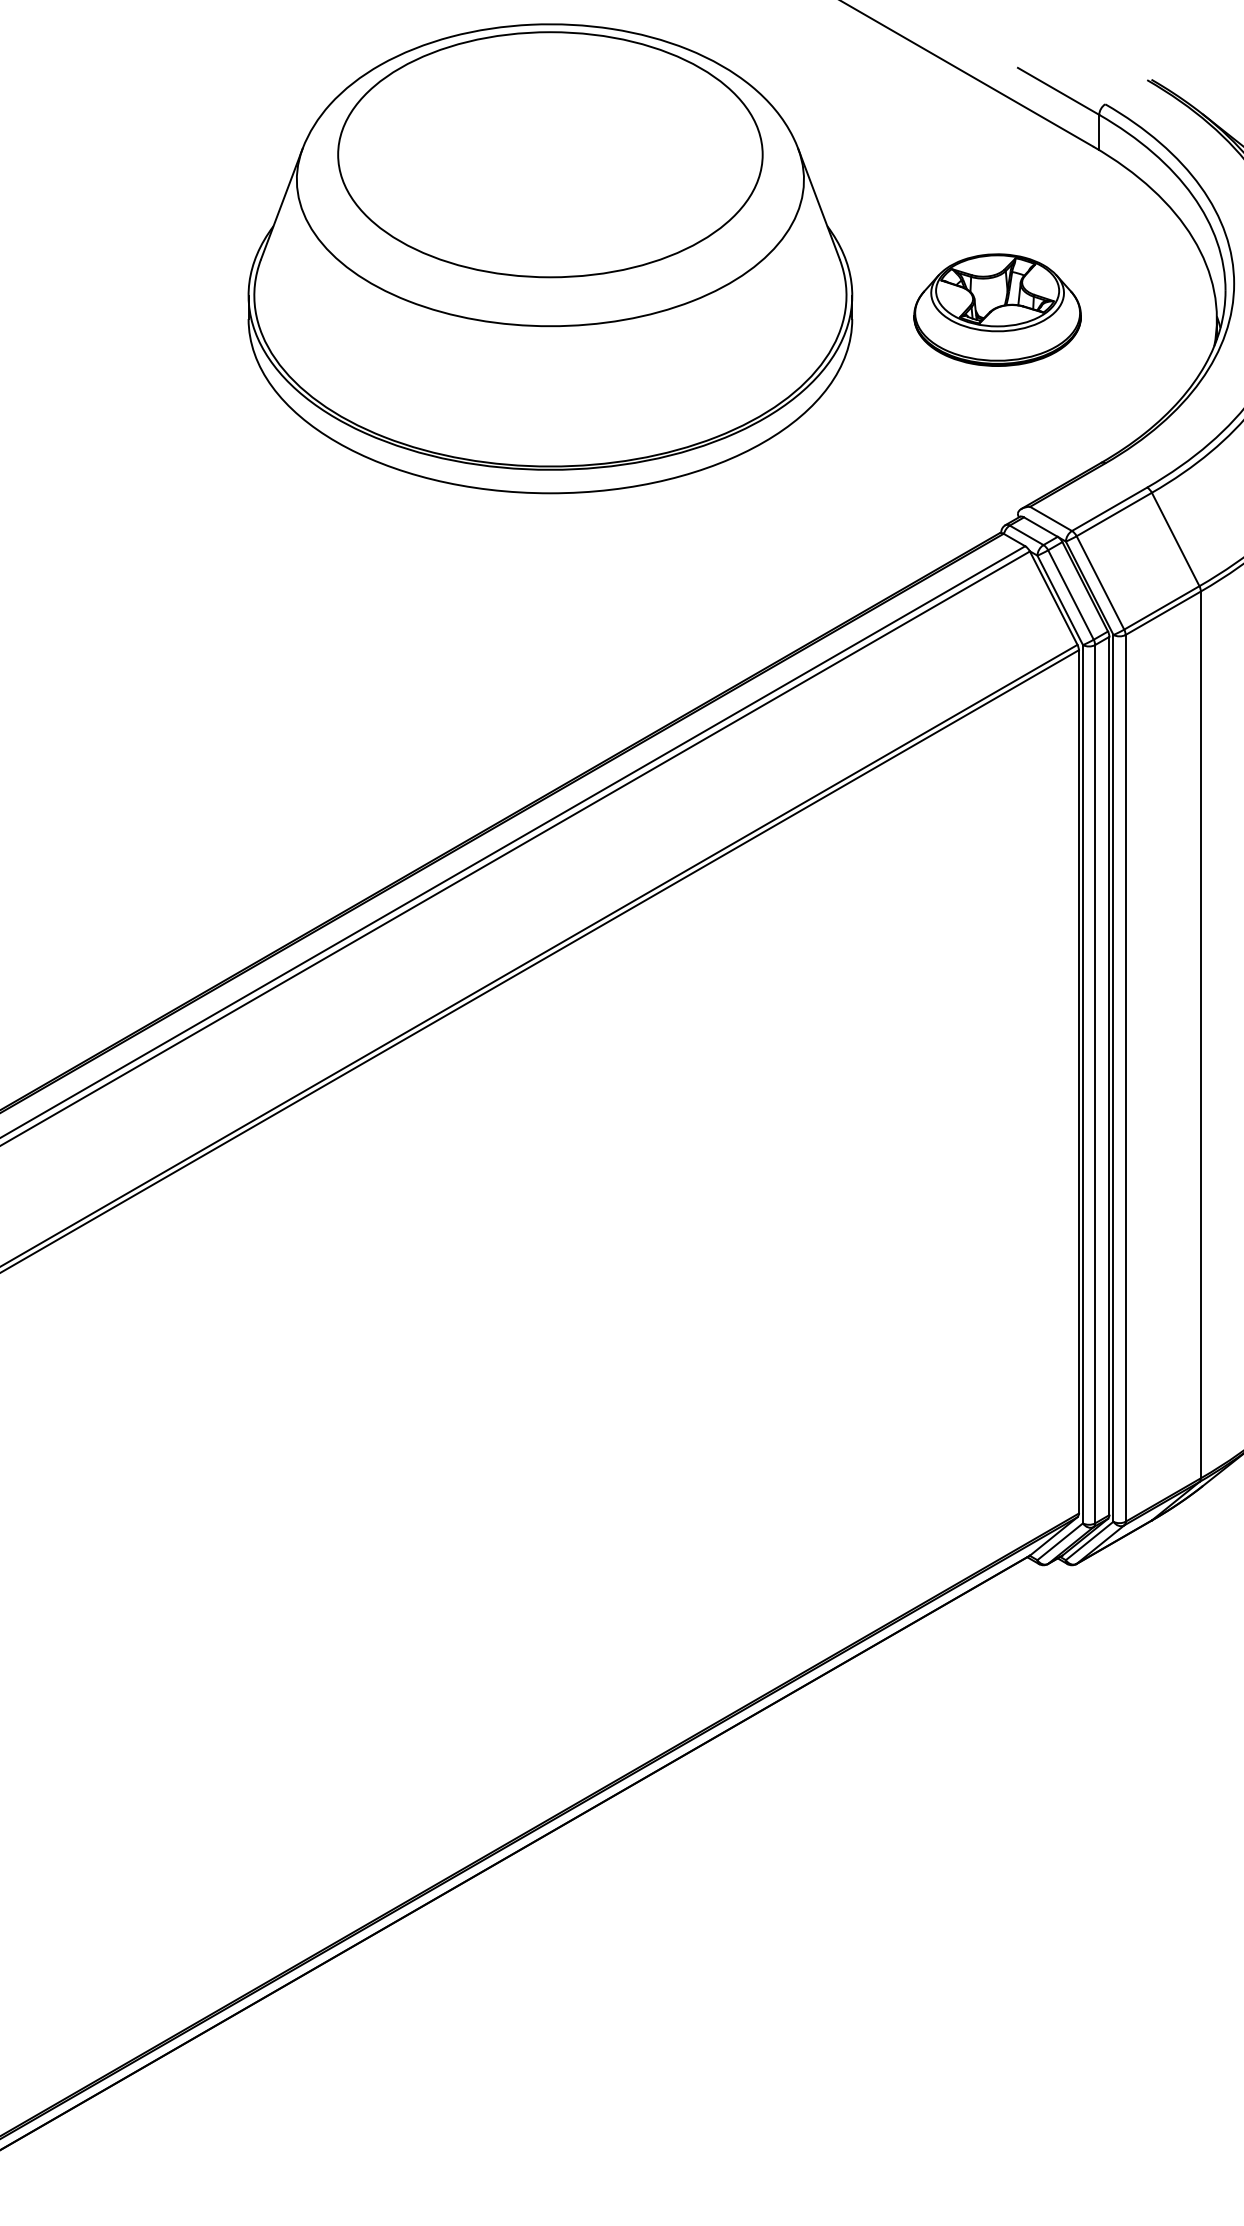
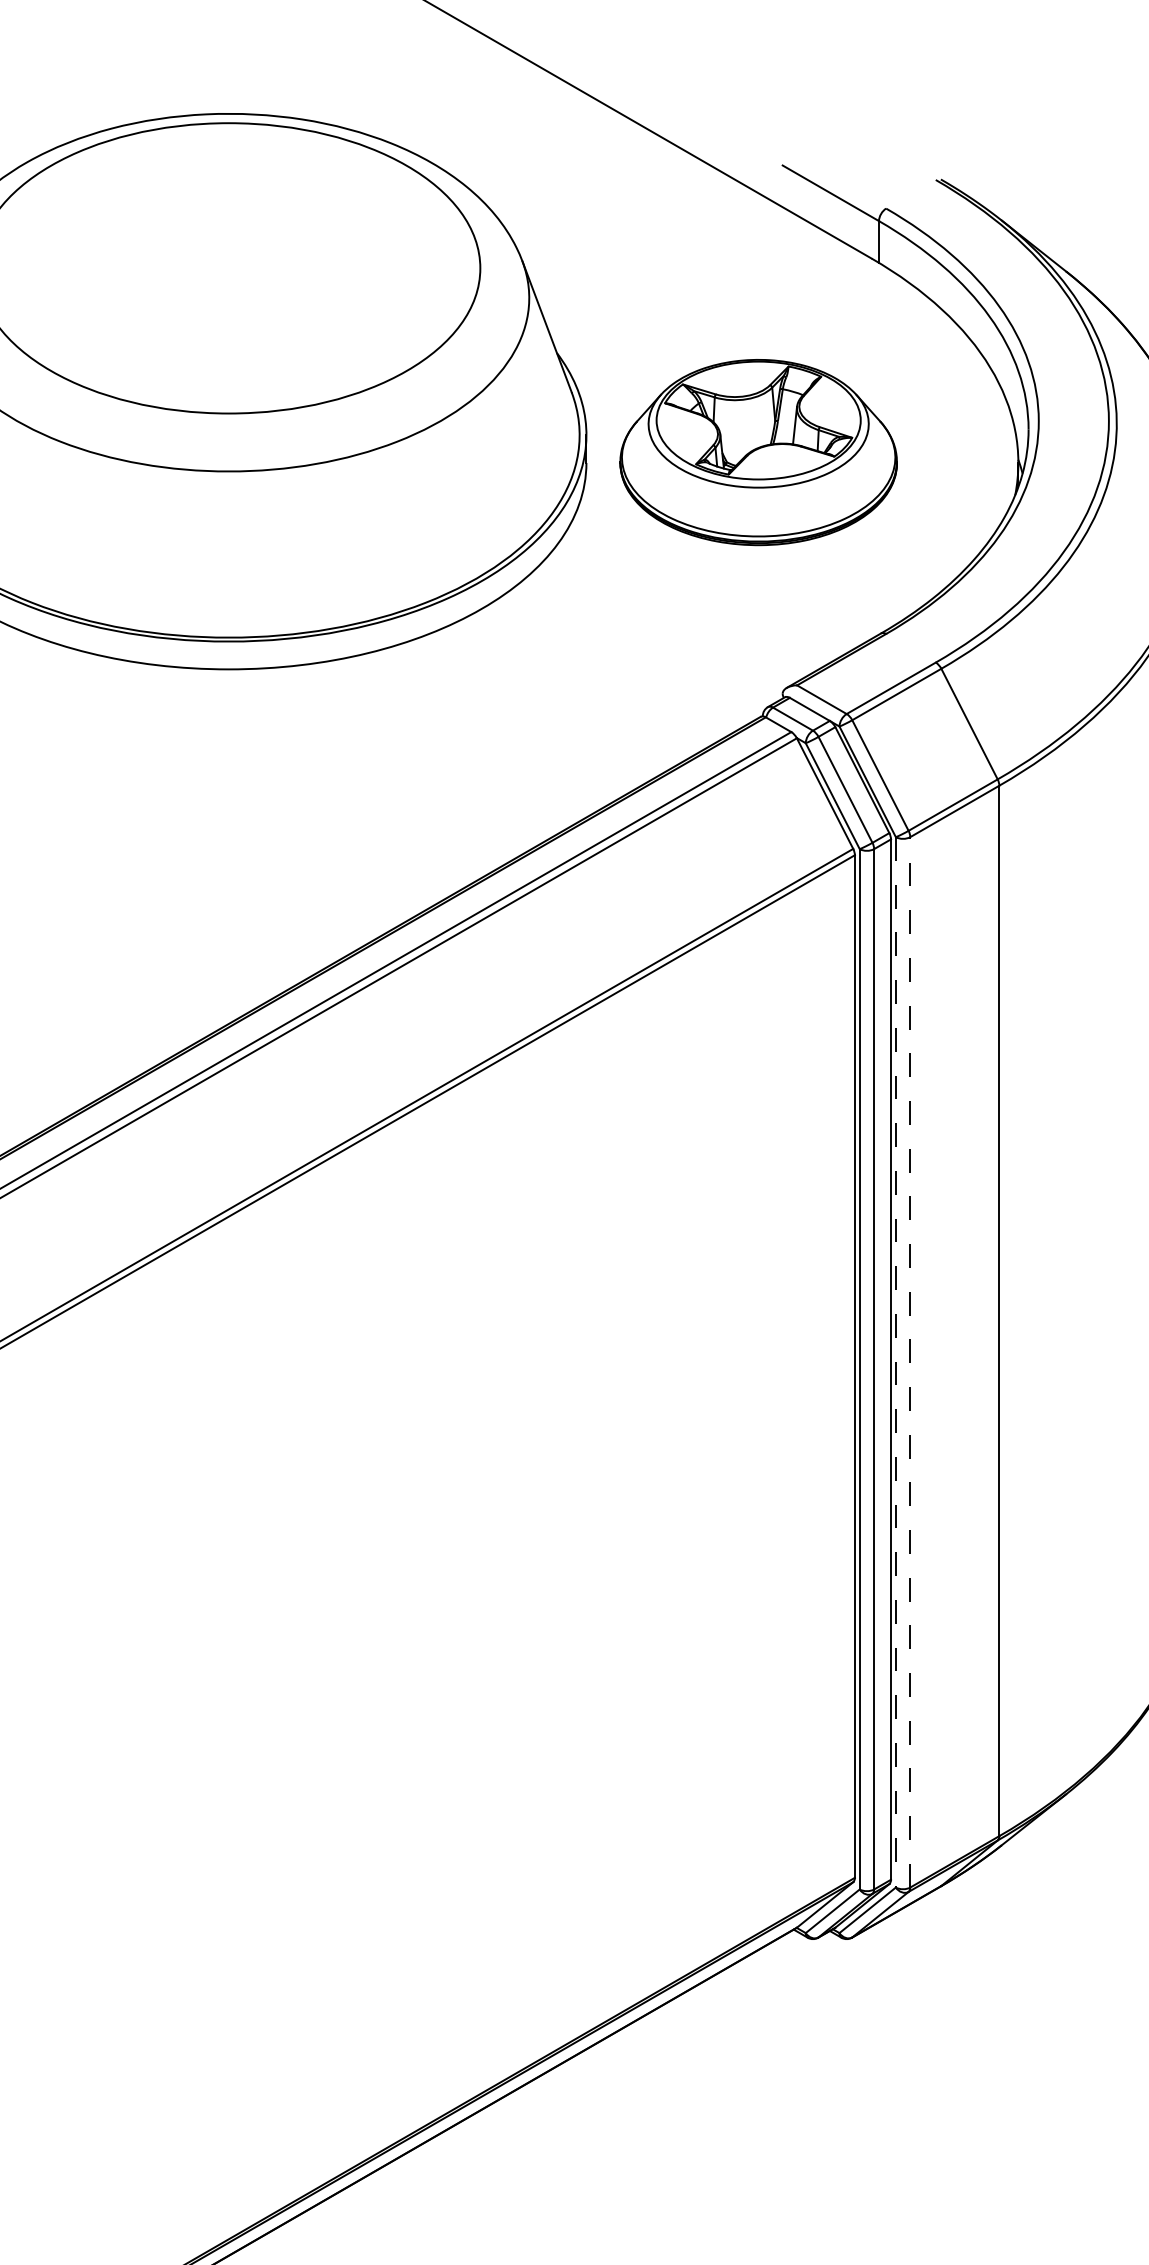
part: (997, 309) -> (758, 451), size x1.4
line: (1125, 1077) -> (910, 1361), solid -> dashed
line: (1113, 1078) -> (895, 1362), solid -> dashed

